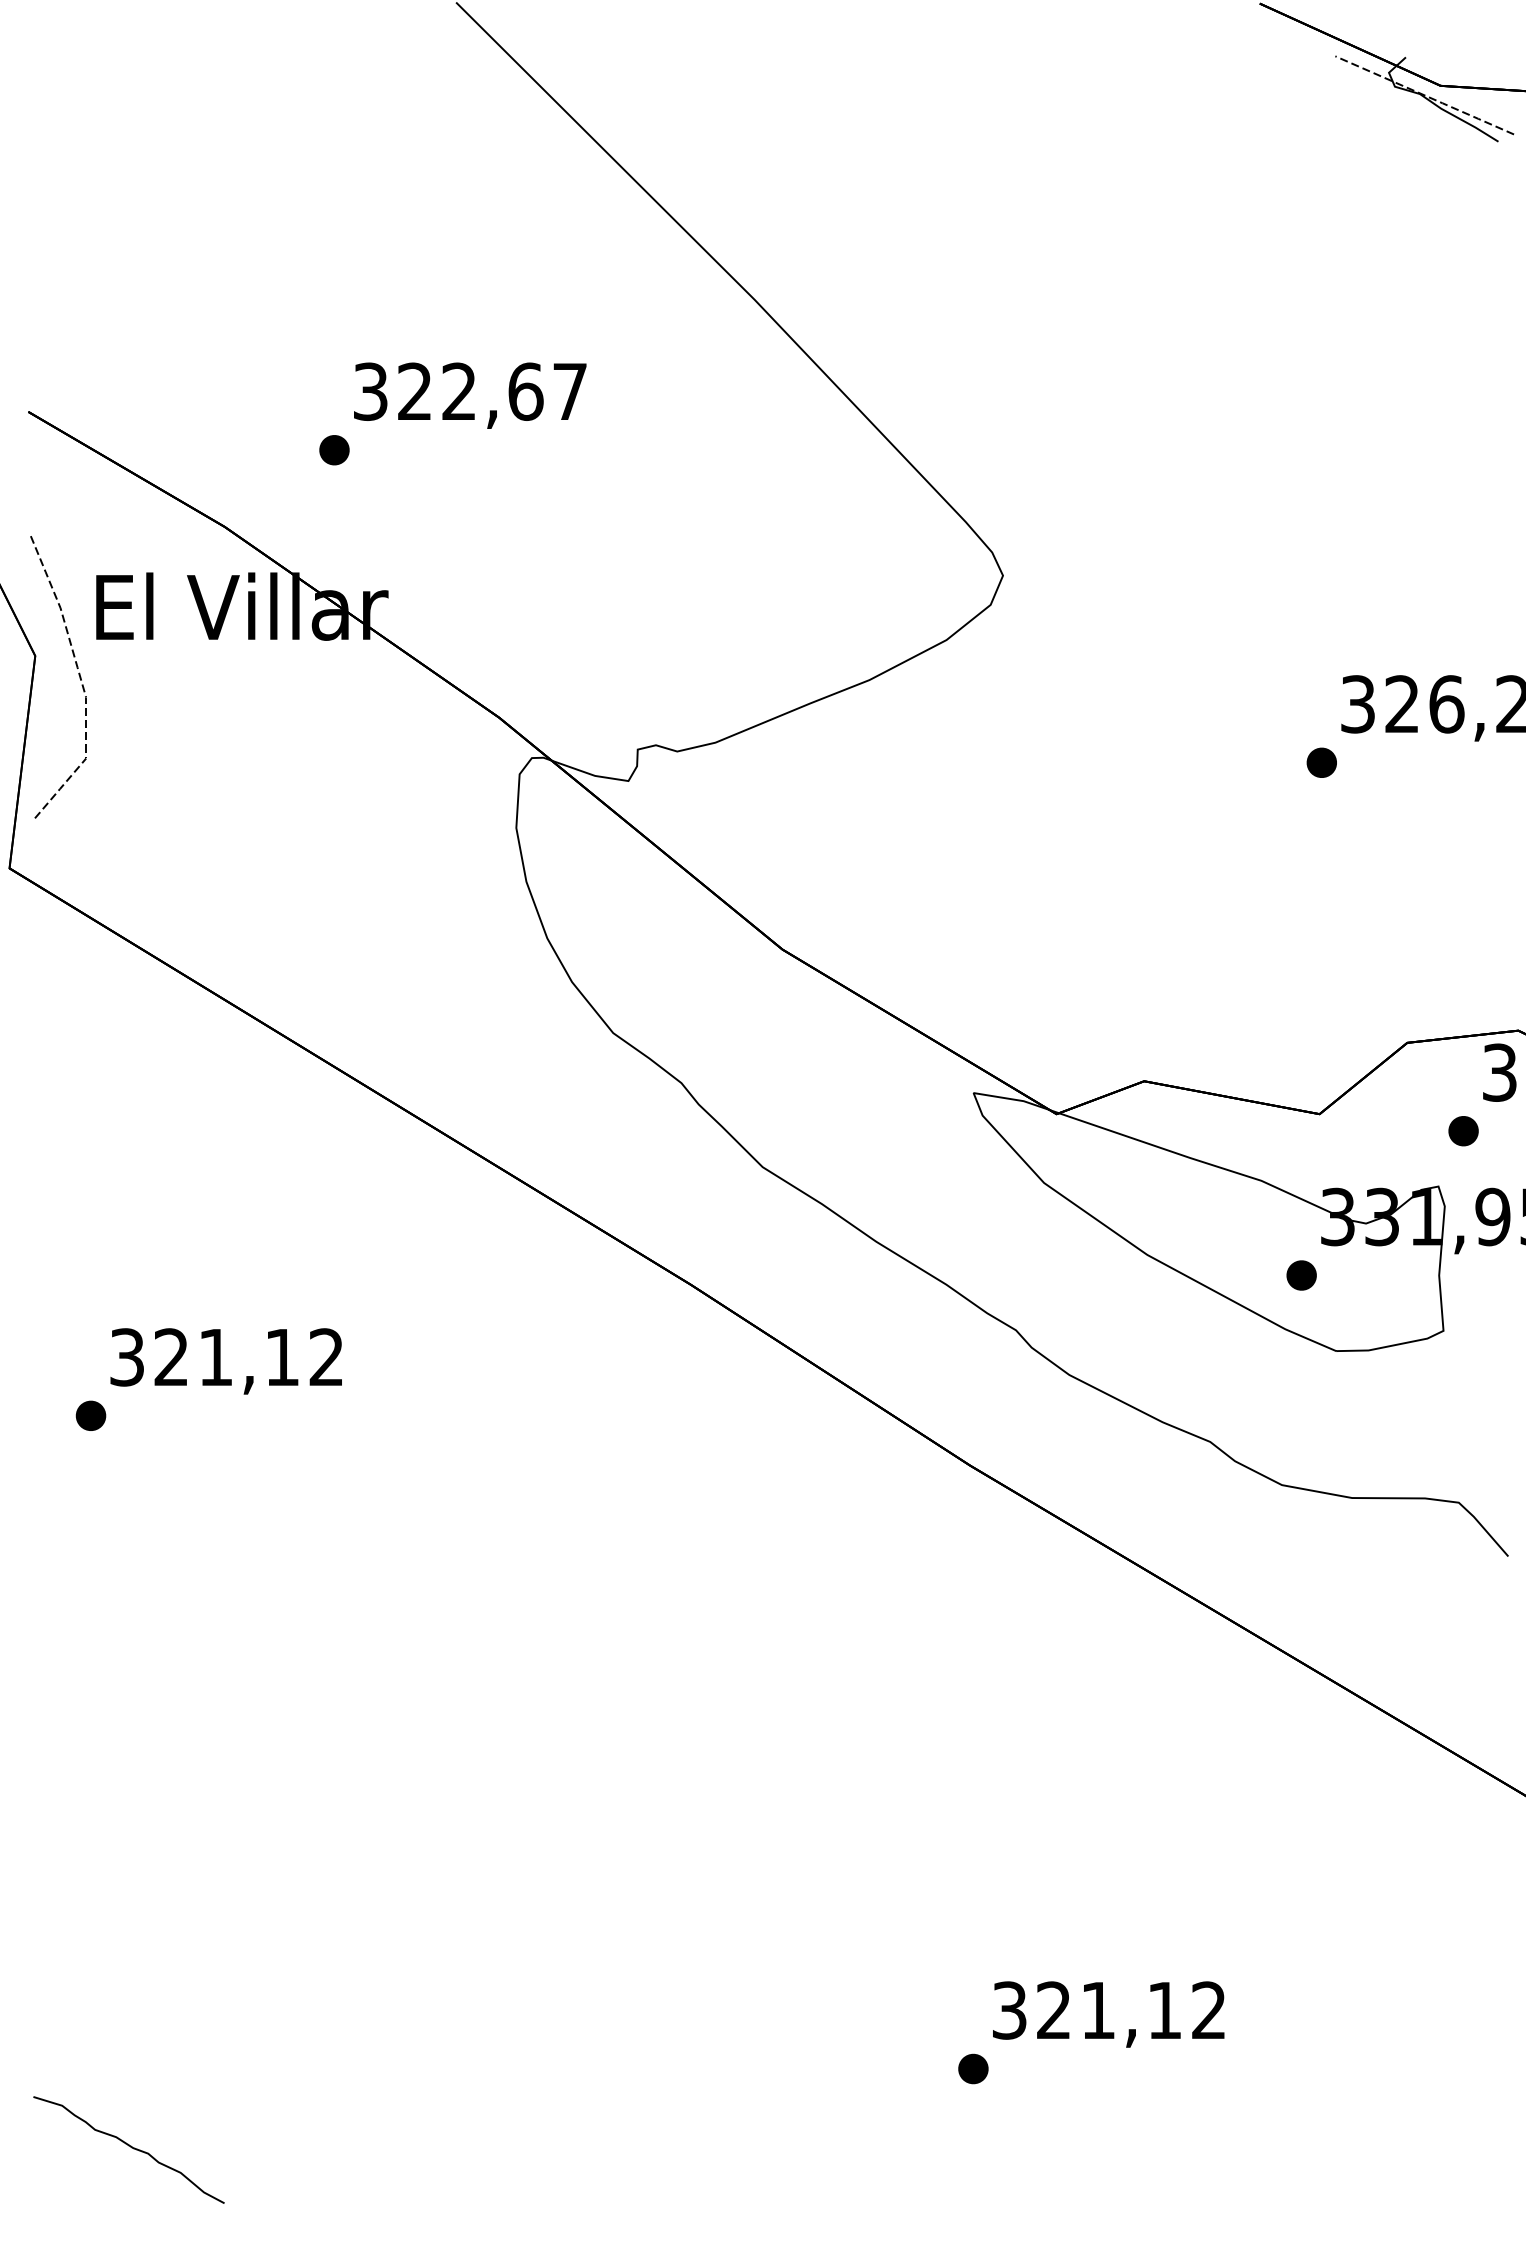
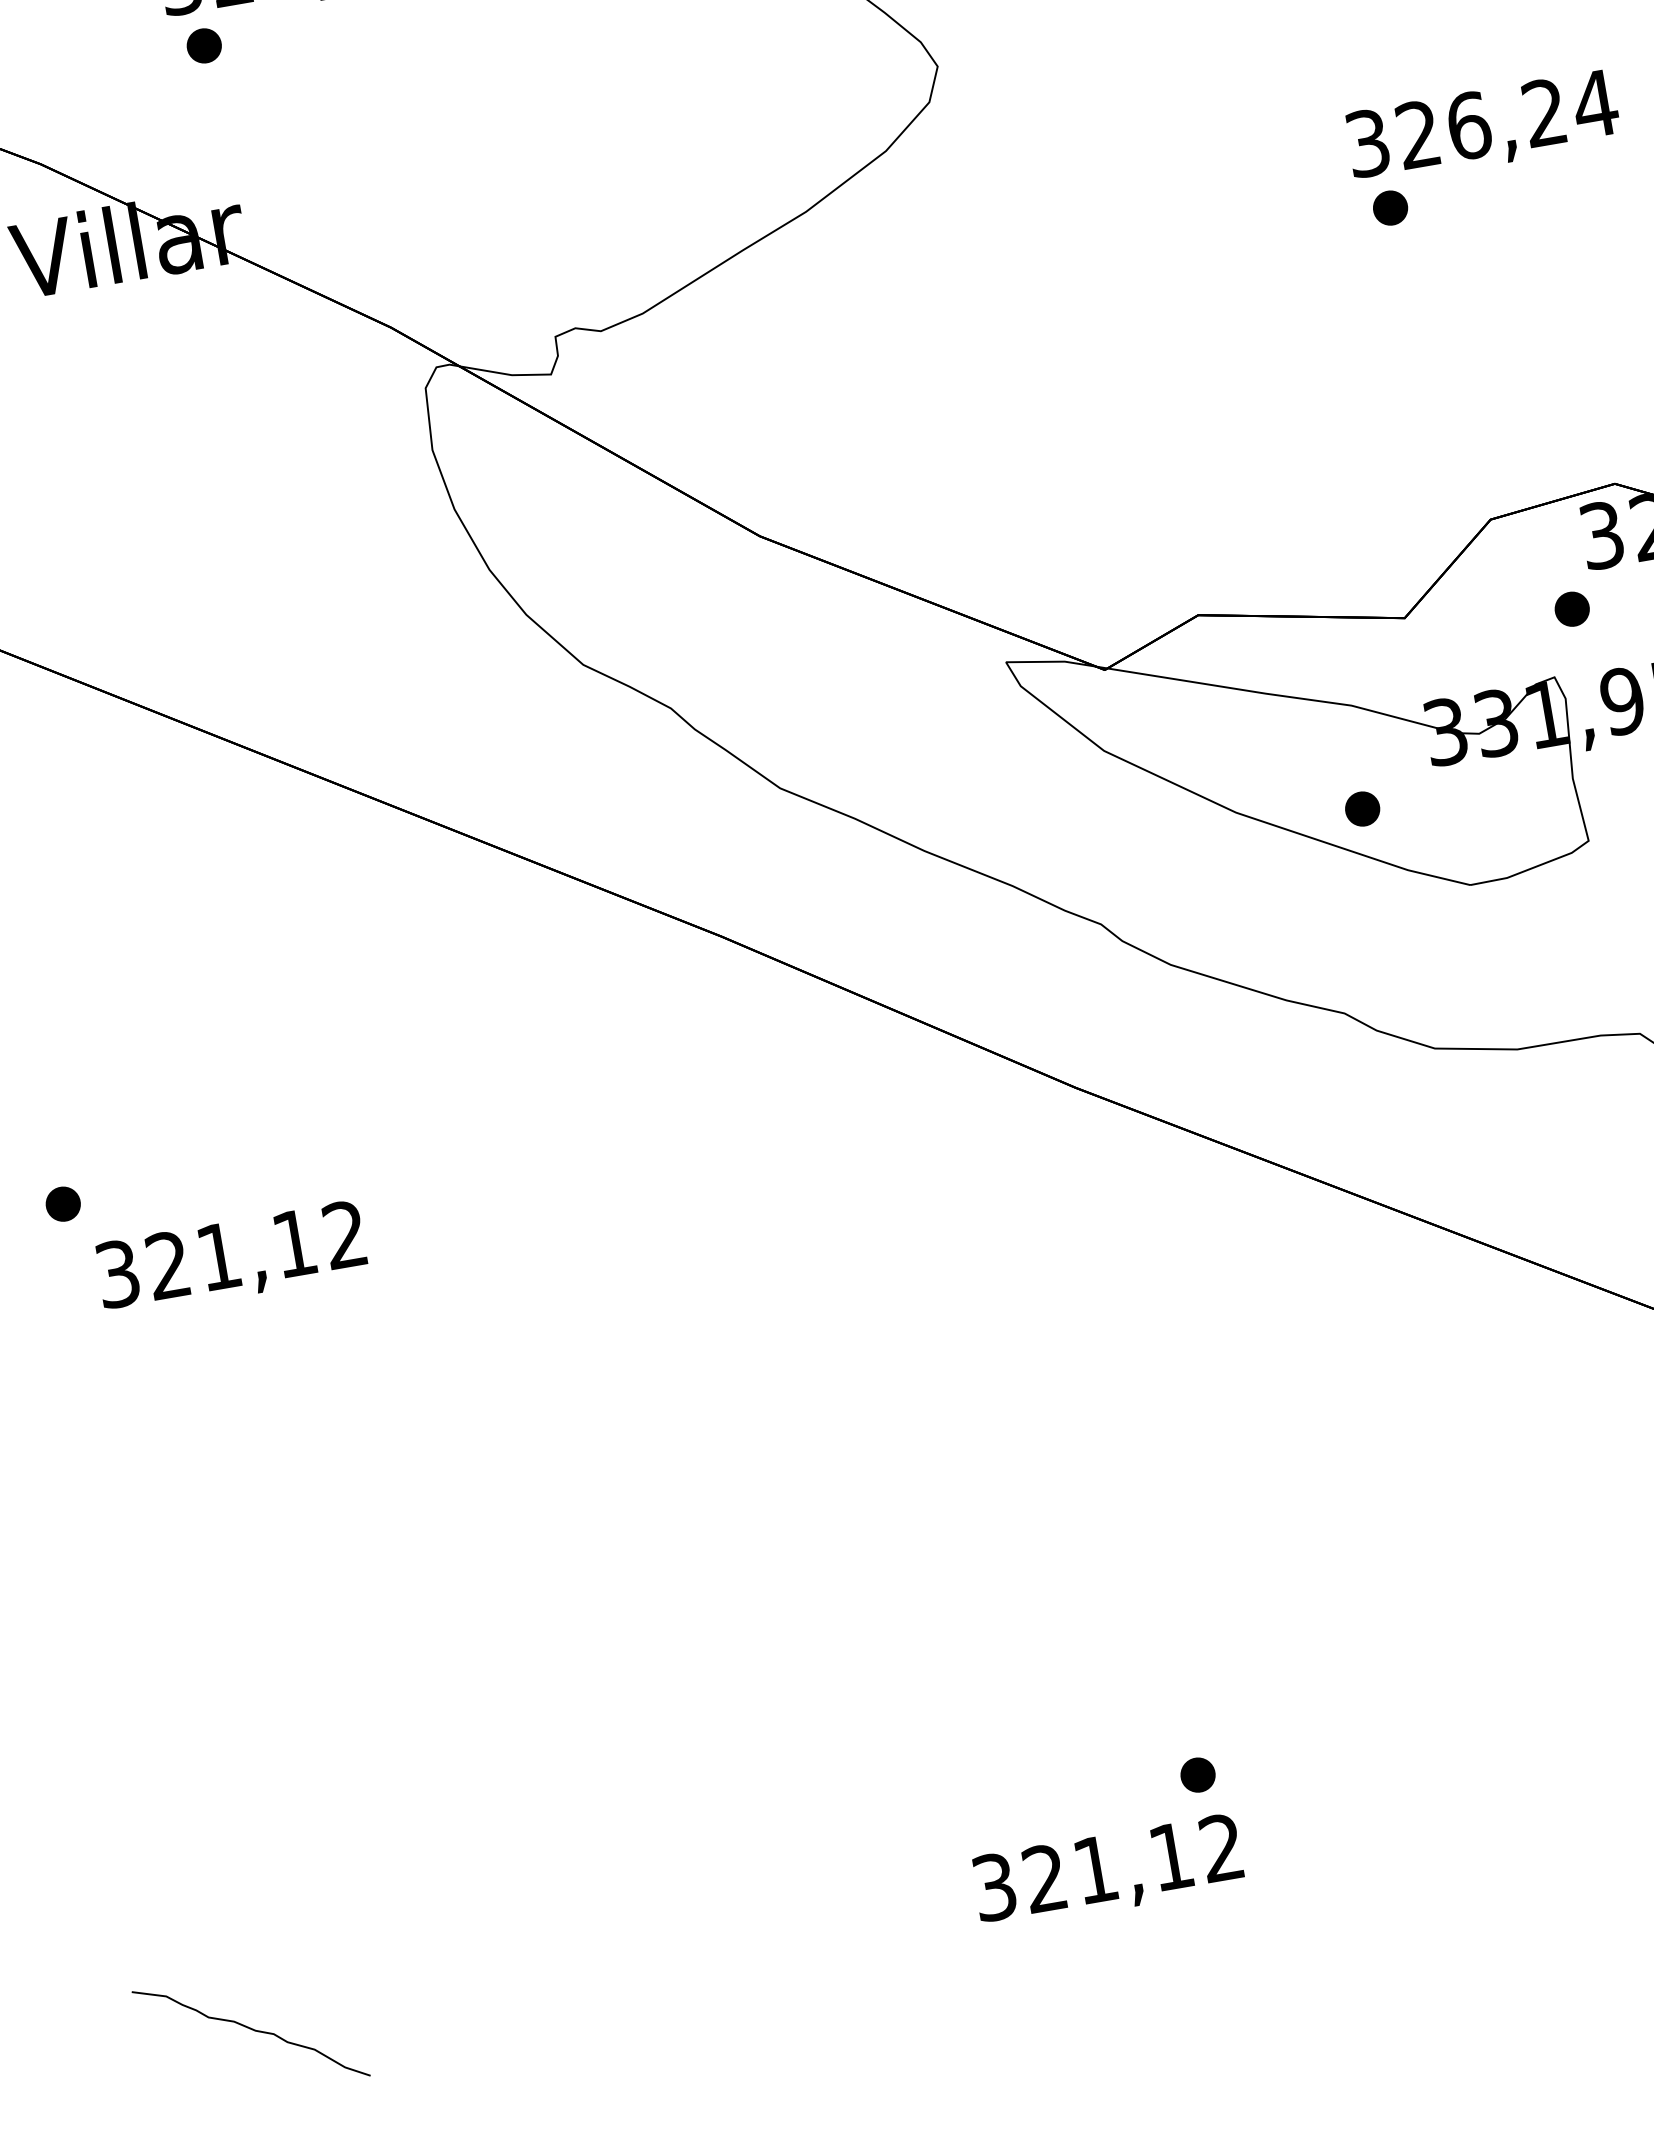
part: (334, 450) -> (204, 46), moved
part: (1321, 762) -> (1390, 207), moved
part: (1301, 1275) -> (1362, 809), moved
text: (225, 1361) -> (230, 1259), moved
text: (1108, 2014) -> (1108, 1872), moved

